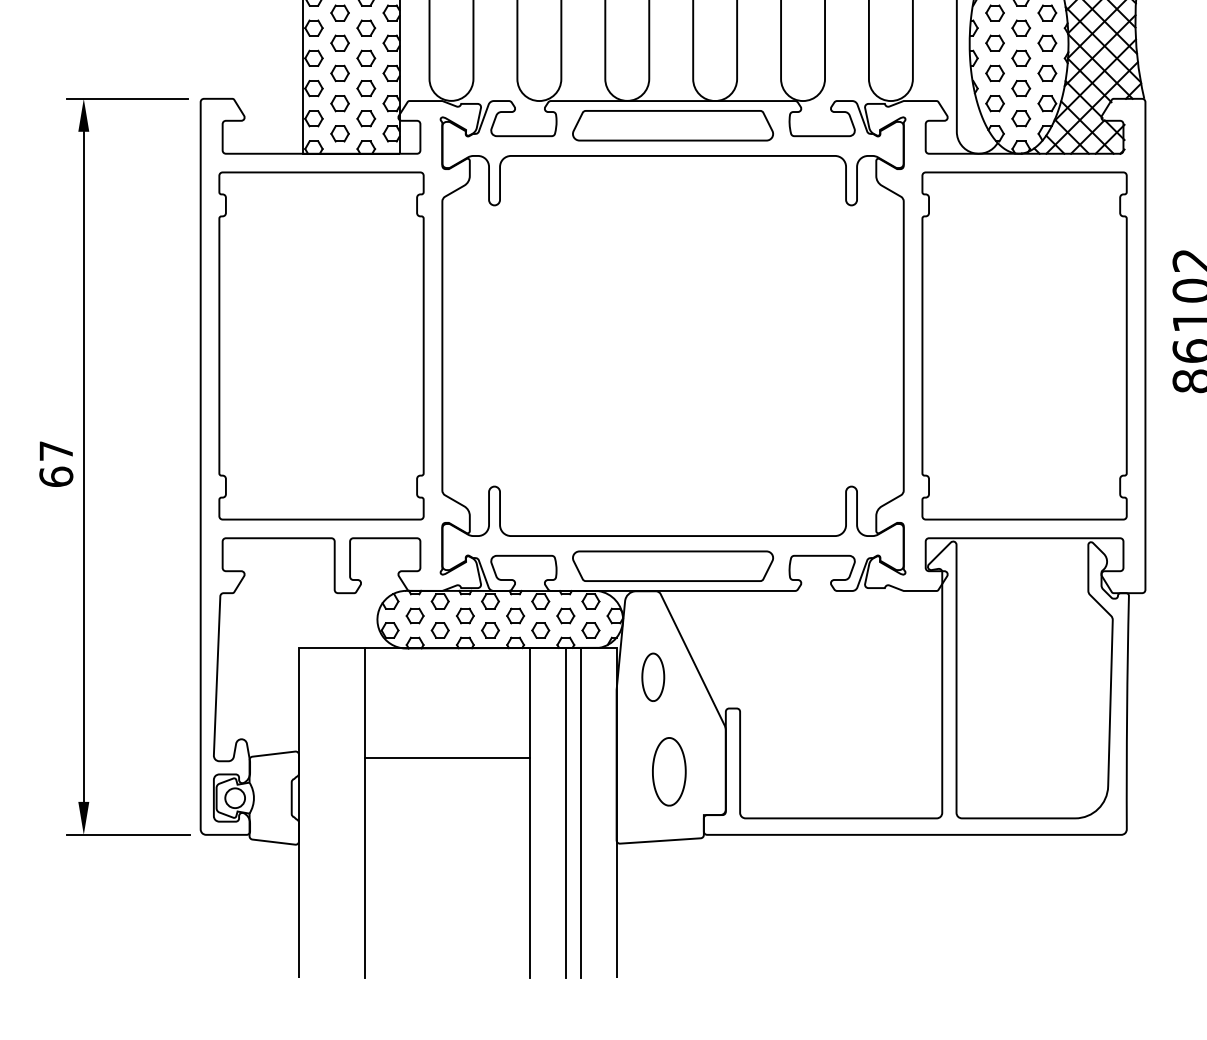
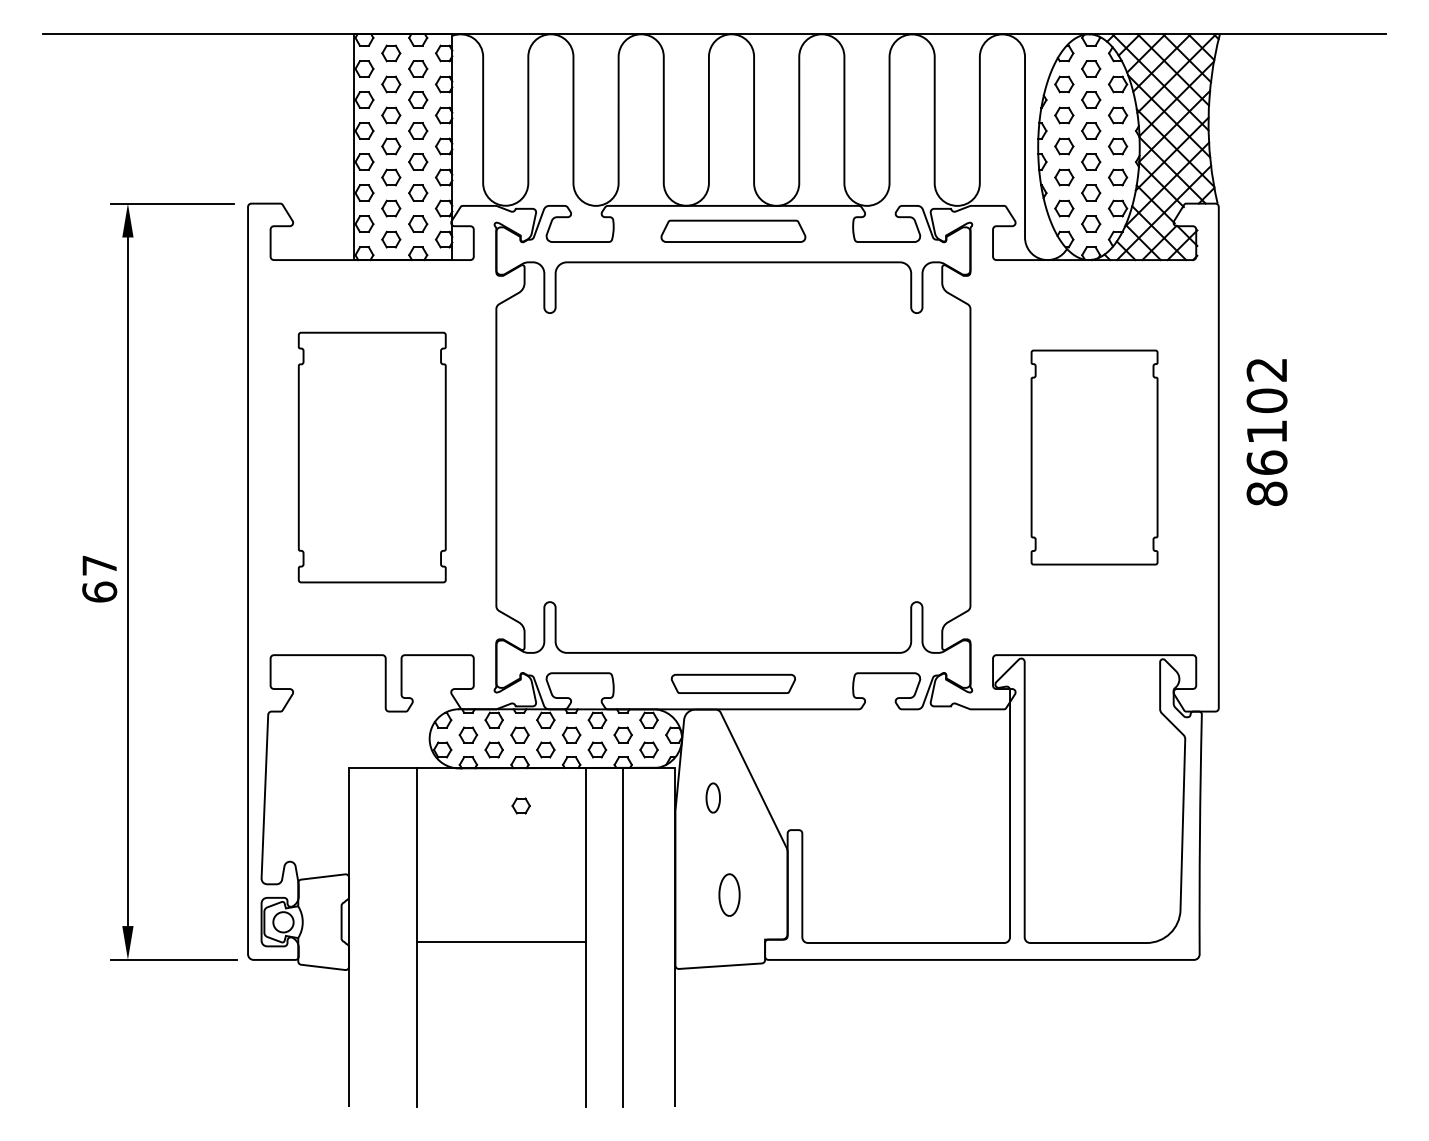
part: (673, 125) -> (733, 231), size x0.7
part: (321, 345) -> (372, 457), size x0.7
part: (1024, 345) -> (1094, 457), size x0.6
part: (673, 565) -> (733, 683), size x0.6
part: (653, 676) -> (713, 797), size x0.6
part: (465, 684) -> (520, 805), added
line: (447, 757) -> (501, 941), moved
part: (669, 771) -> (729, 894), size x0.6
line: (581, 813) -> (639, 937), removed

